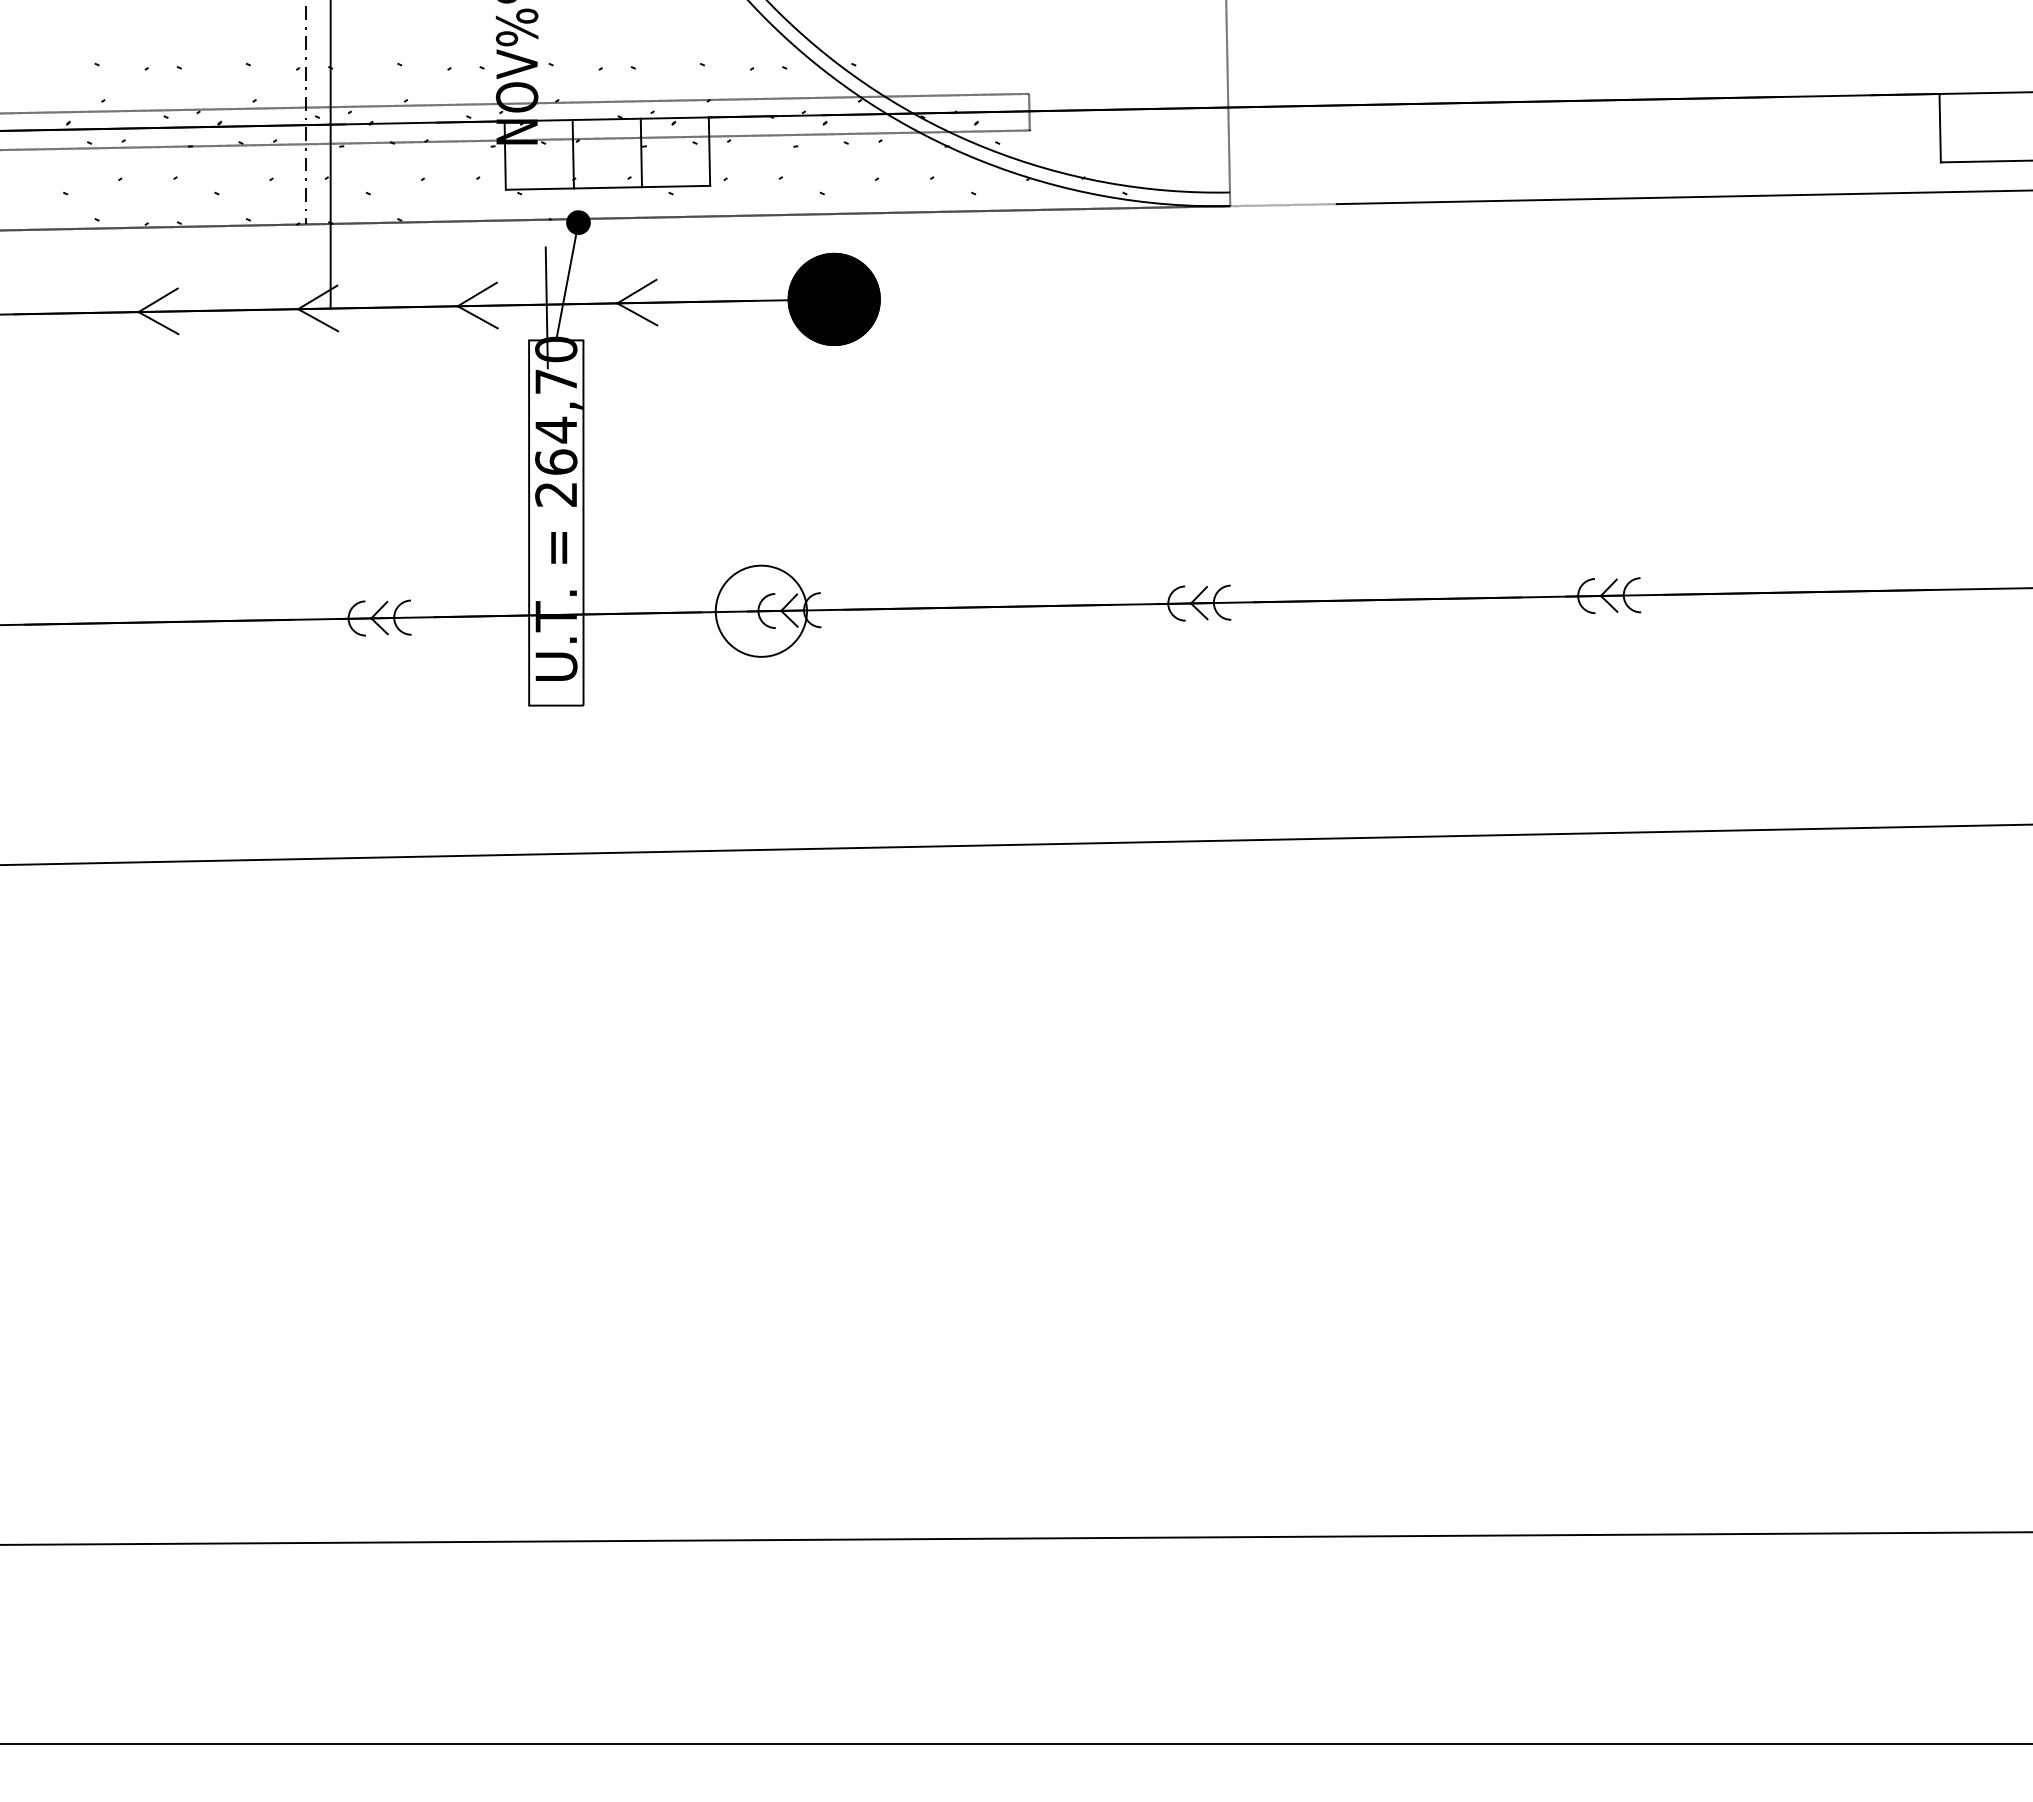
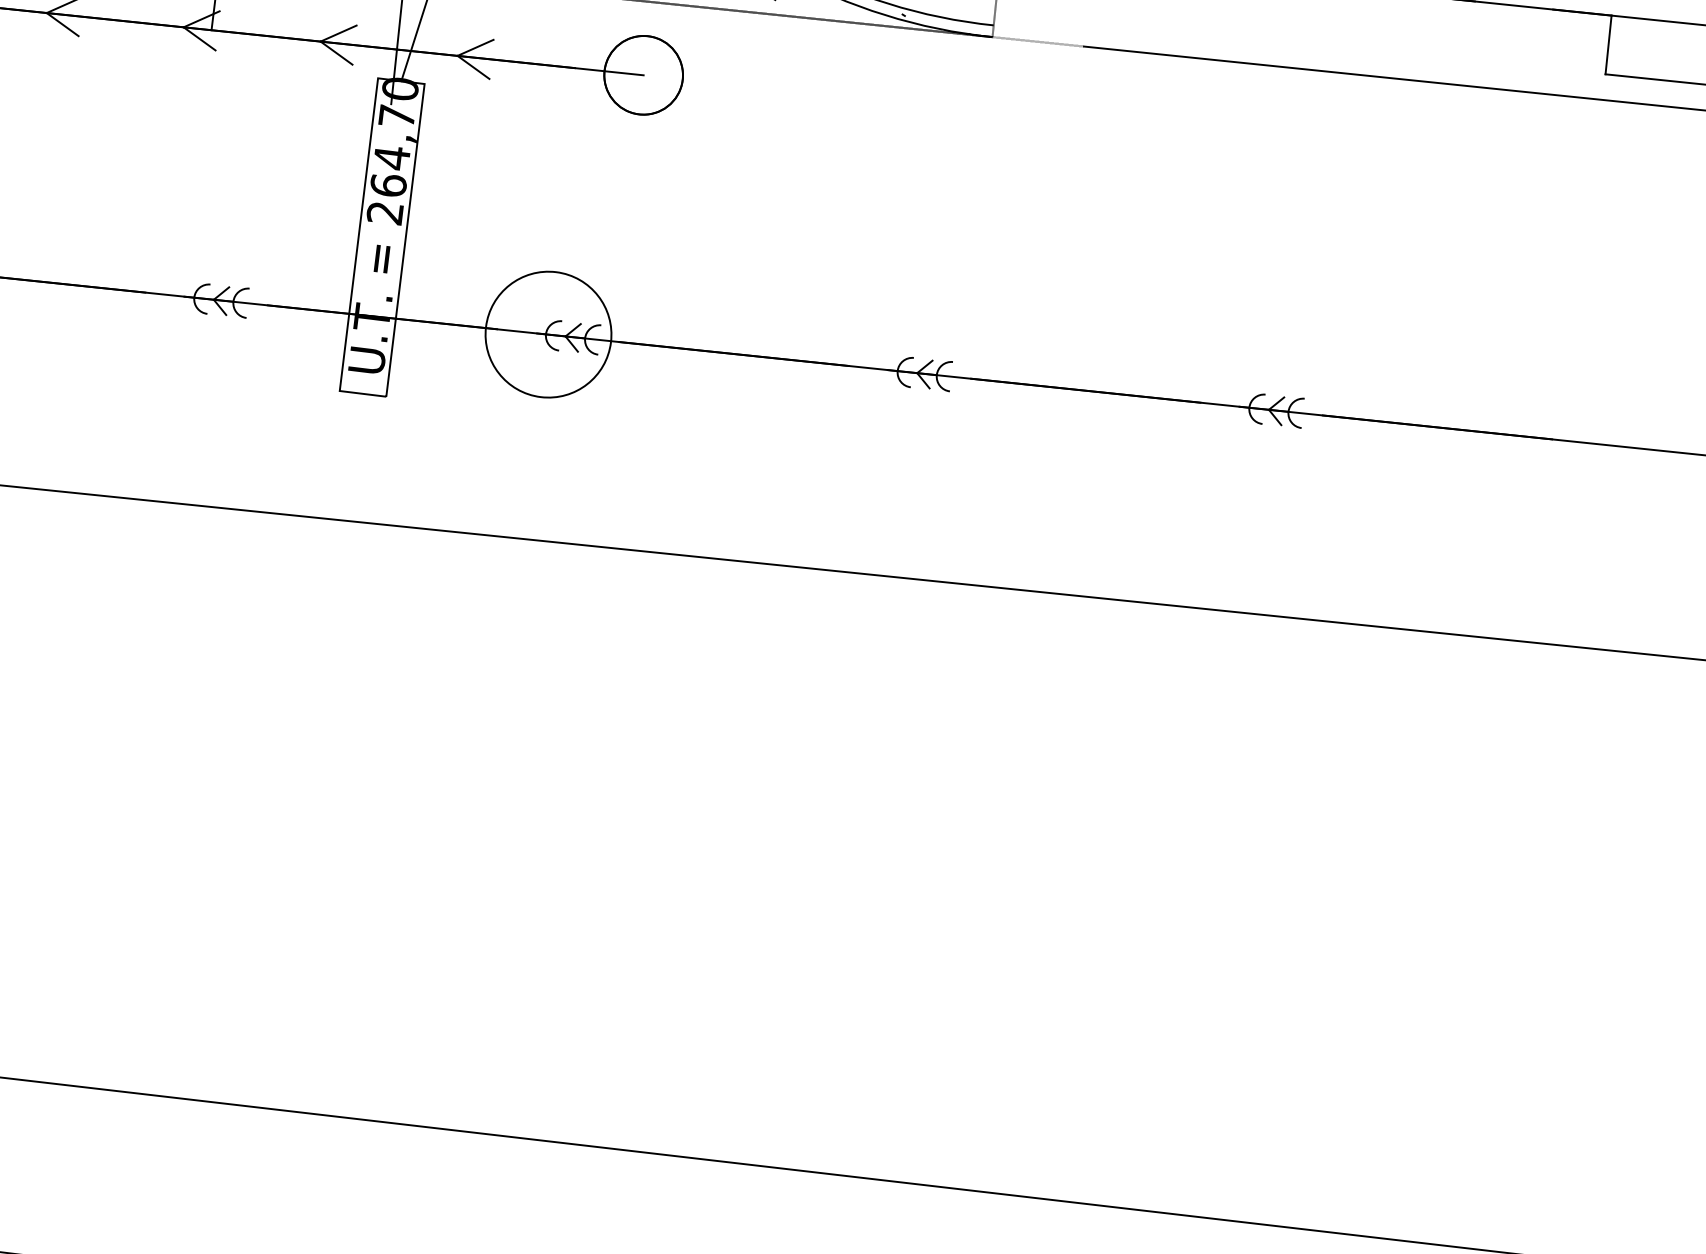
fill: (833, 299) -> (643, 75), removed
circle: (761, 610) -> (548, 334), size x1.6

